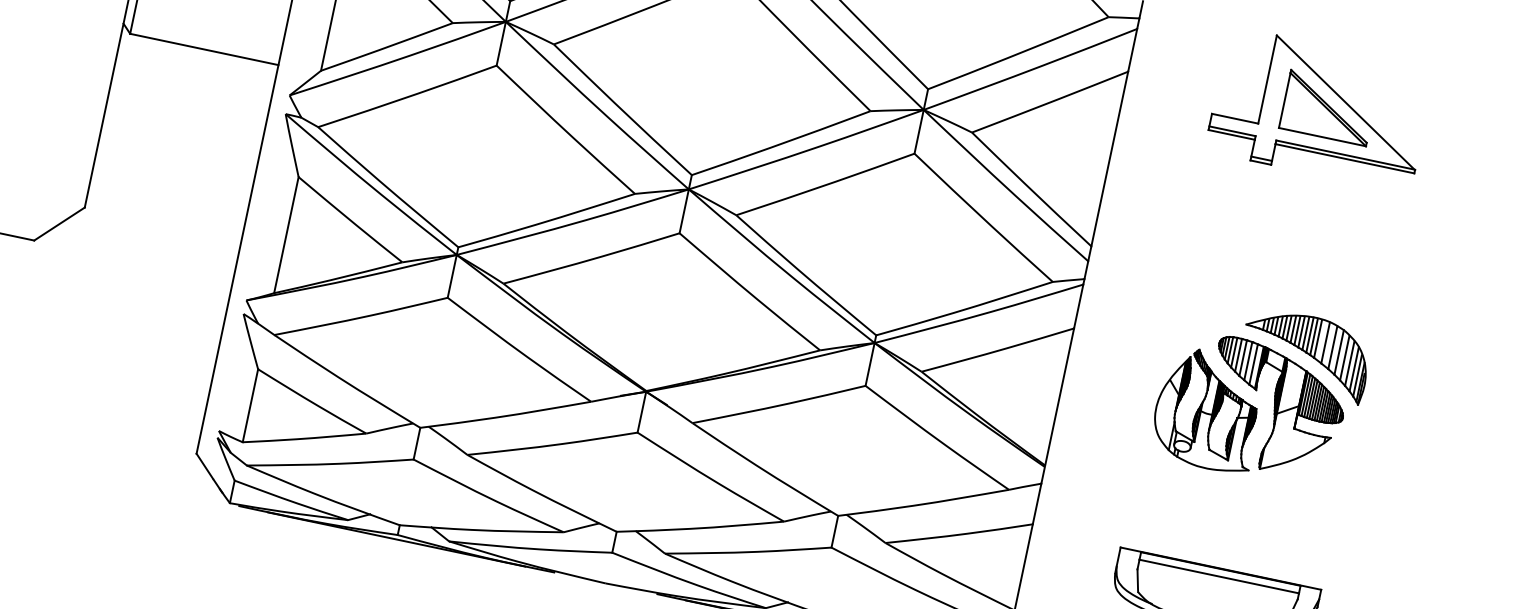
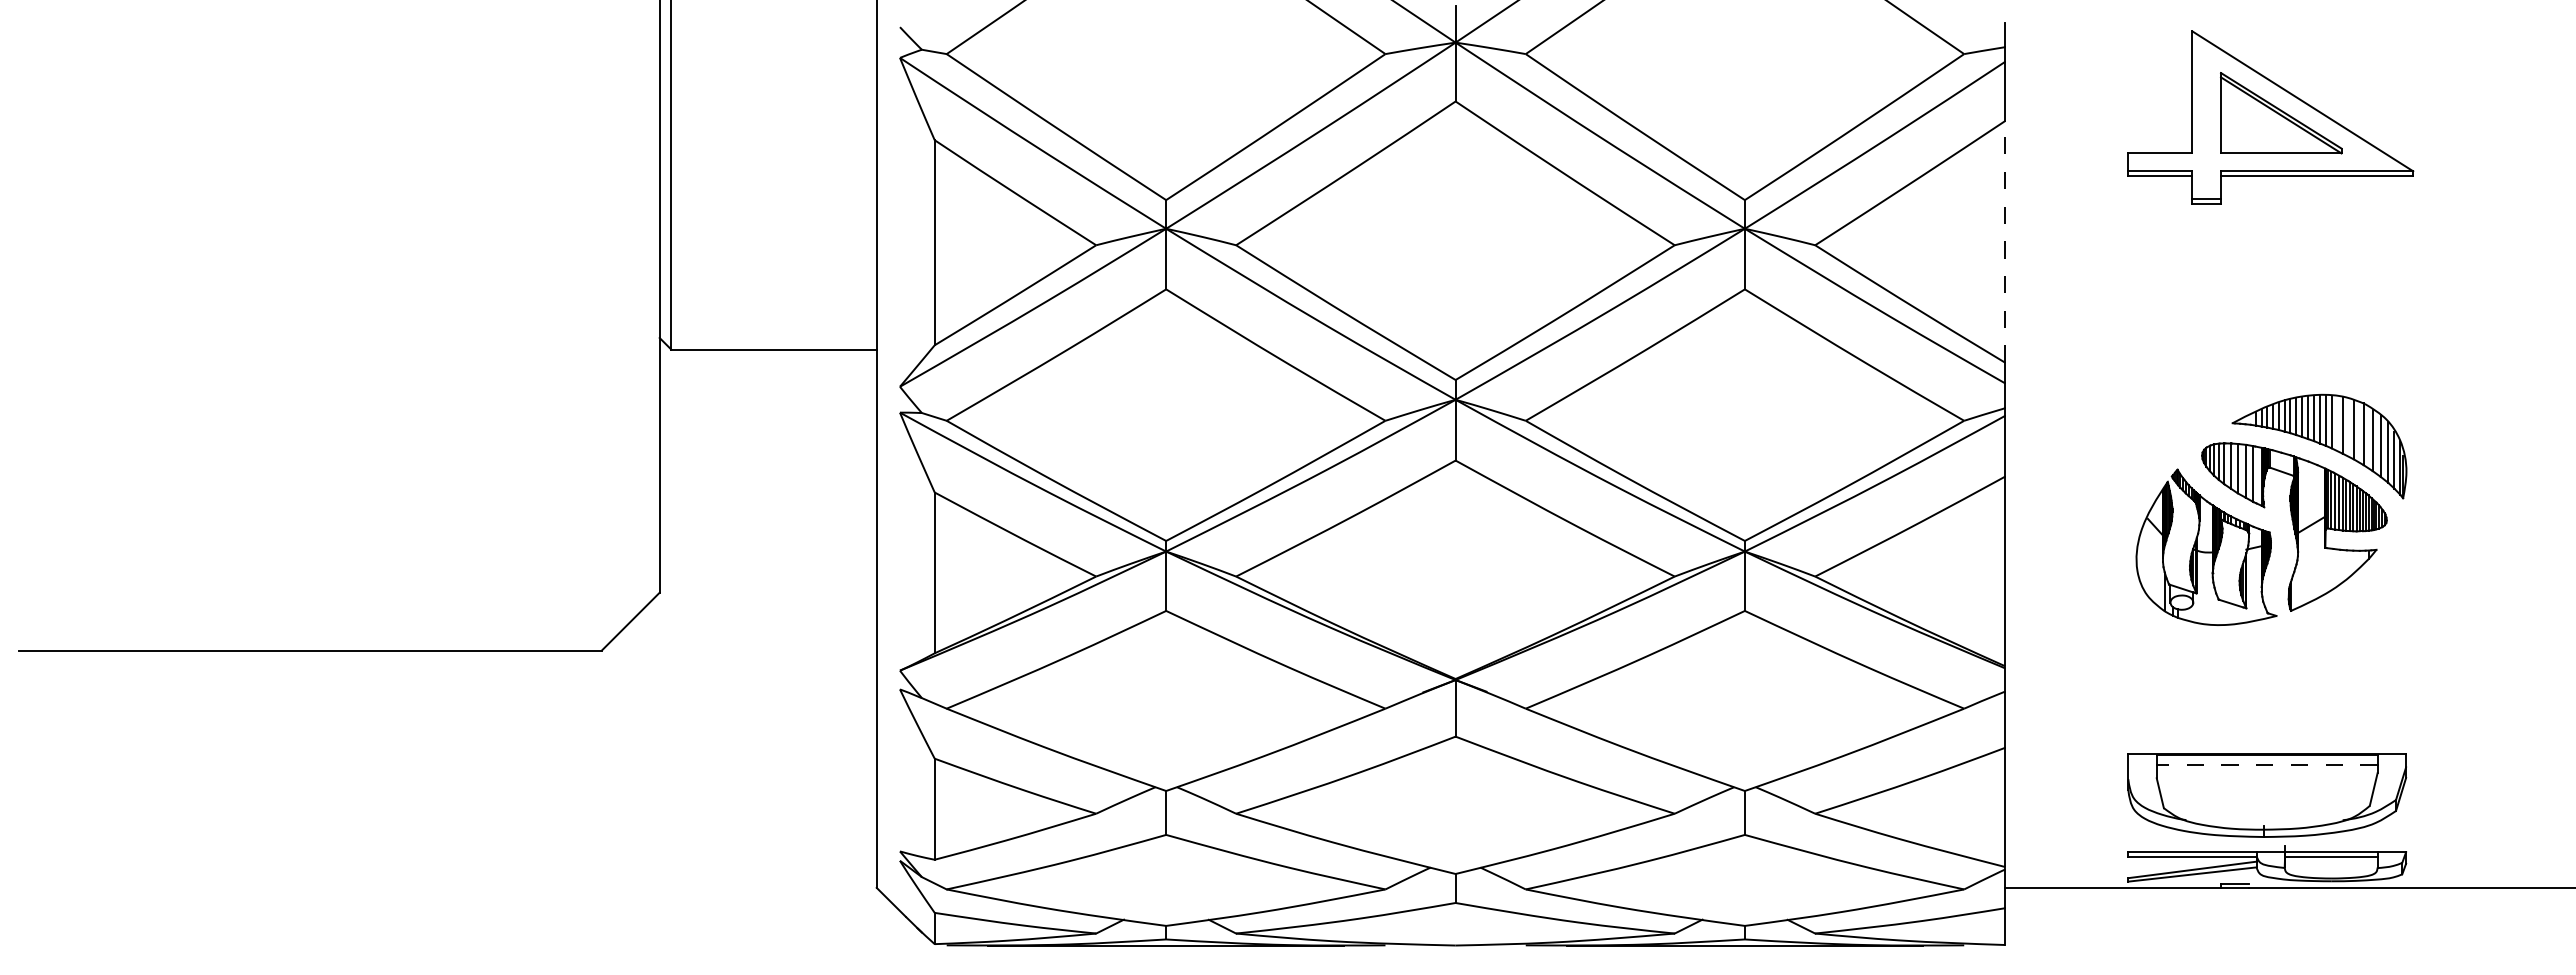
line: (1109, 158) -> (2005, 241), solid -> dashed
line: (1218, 576) -> (2266, 764), solid -> dashed

